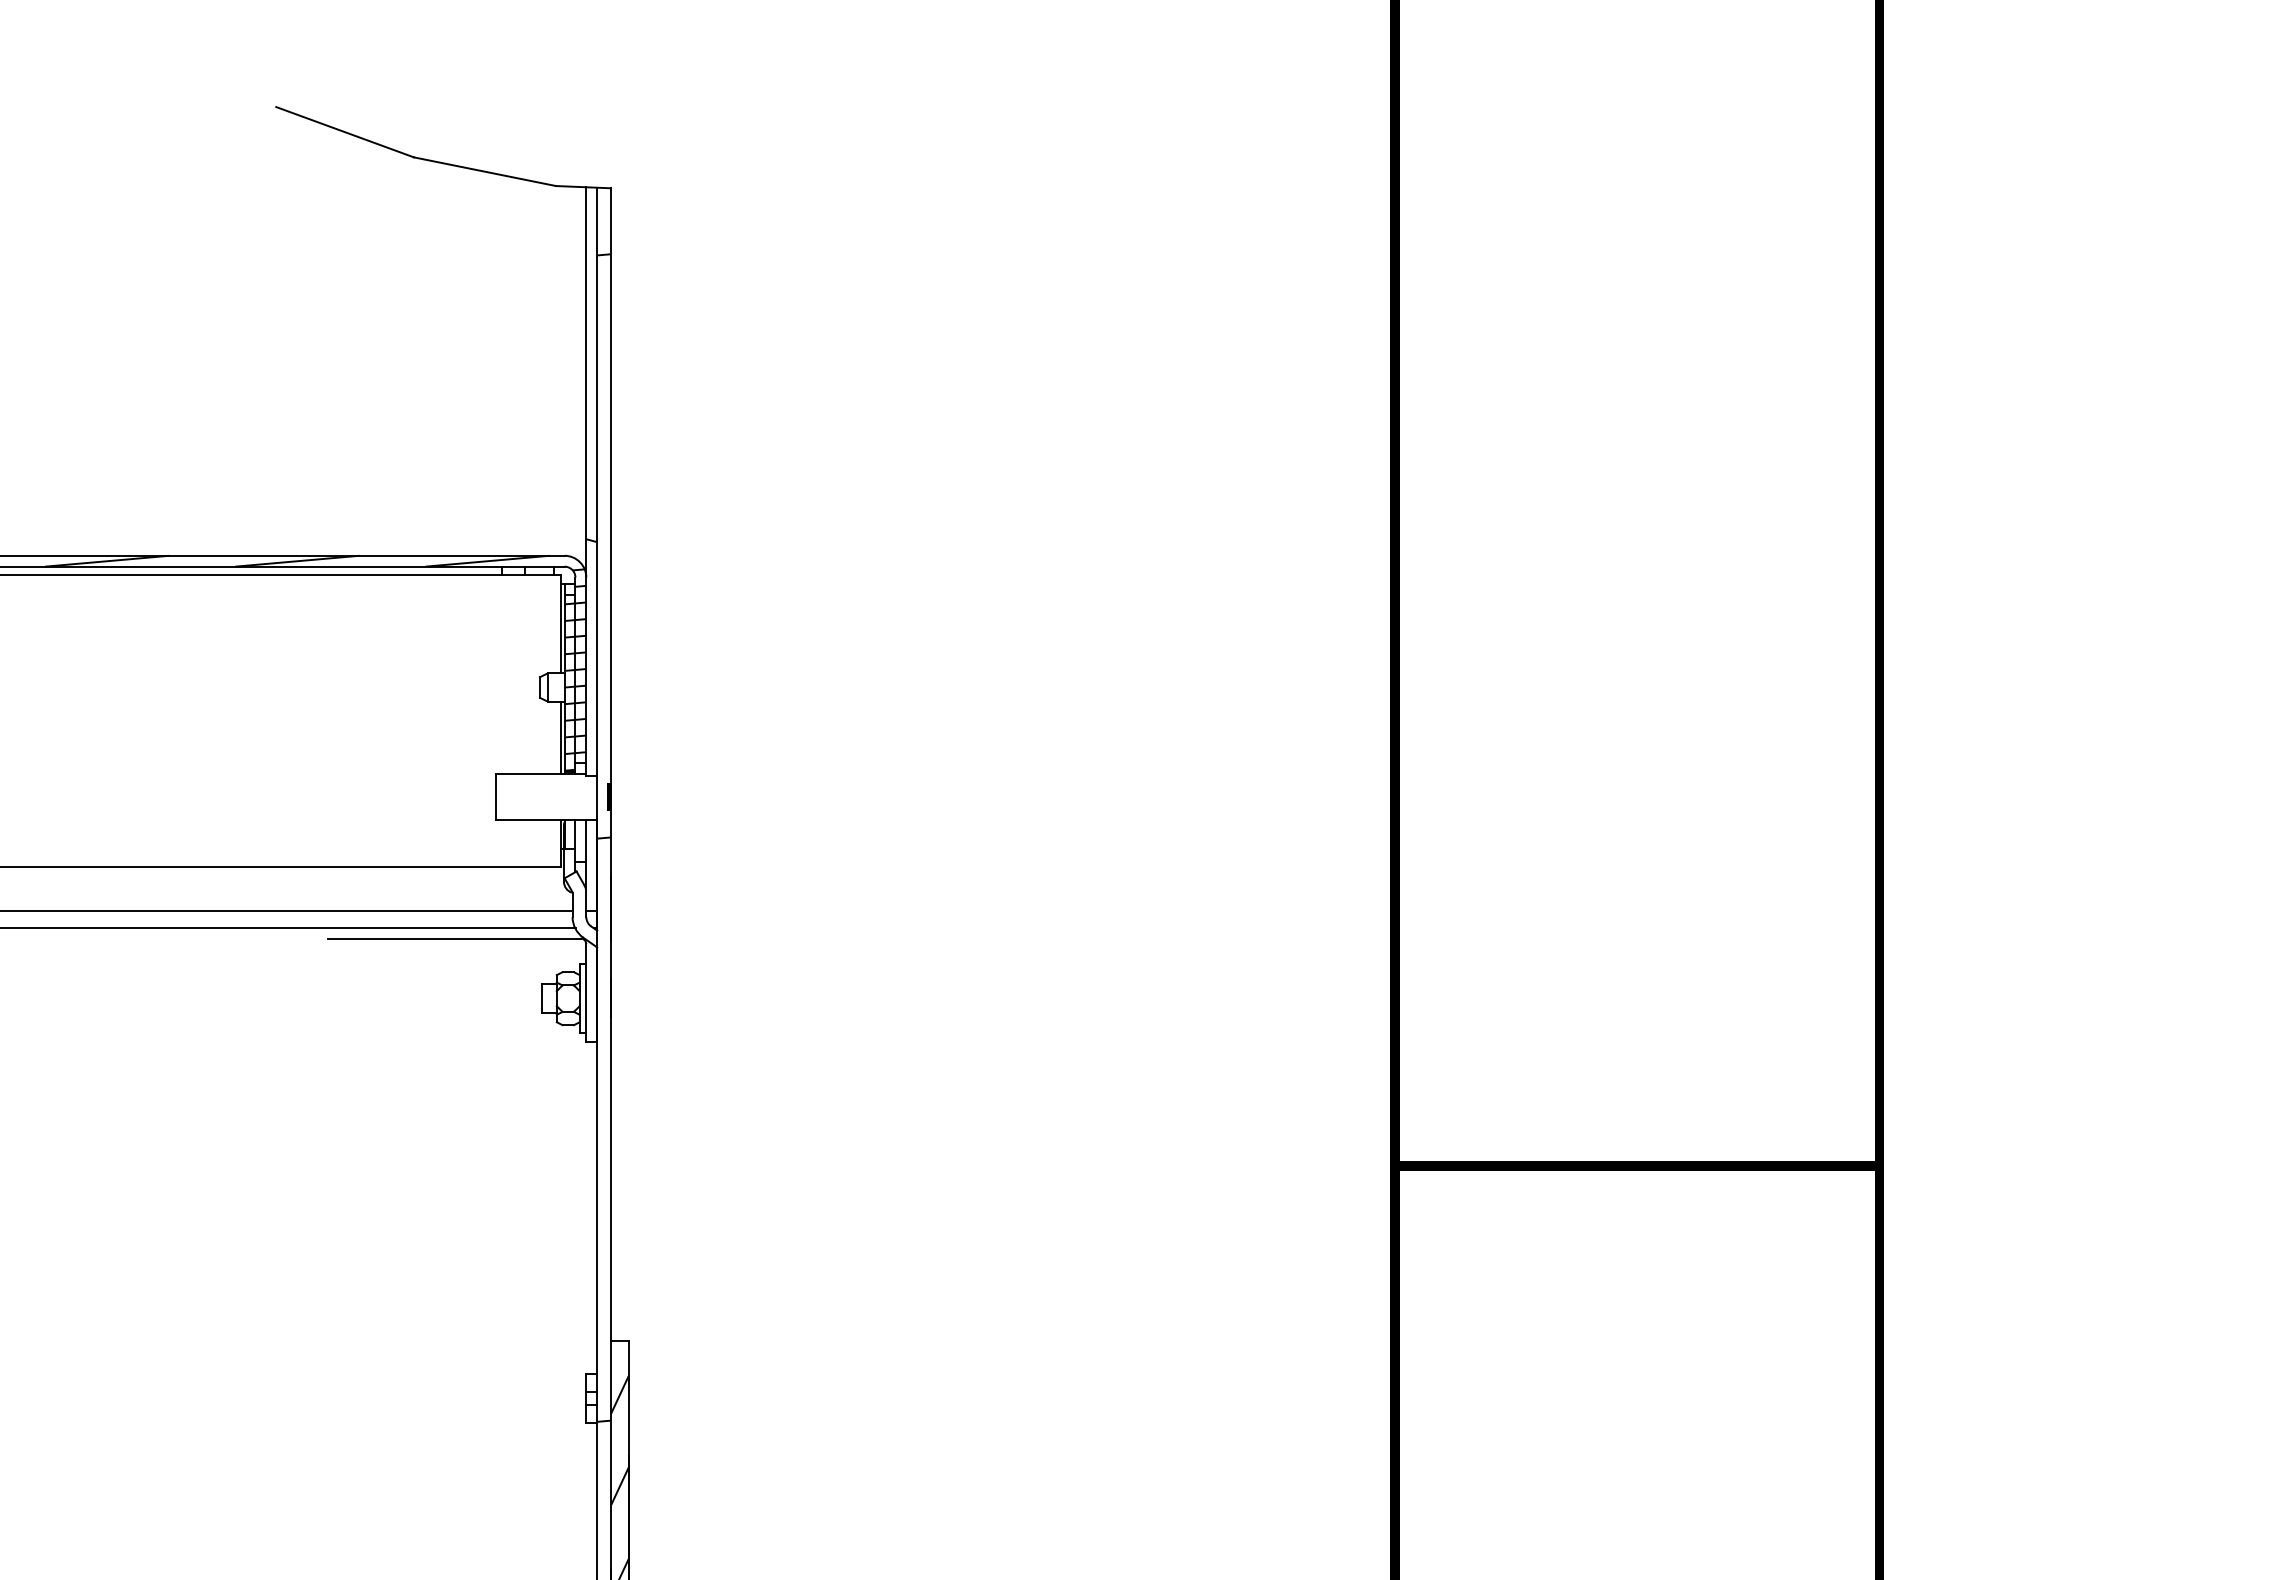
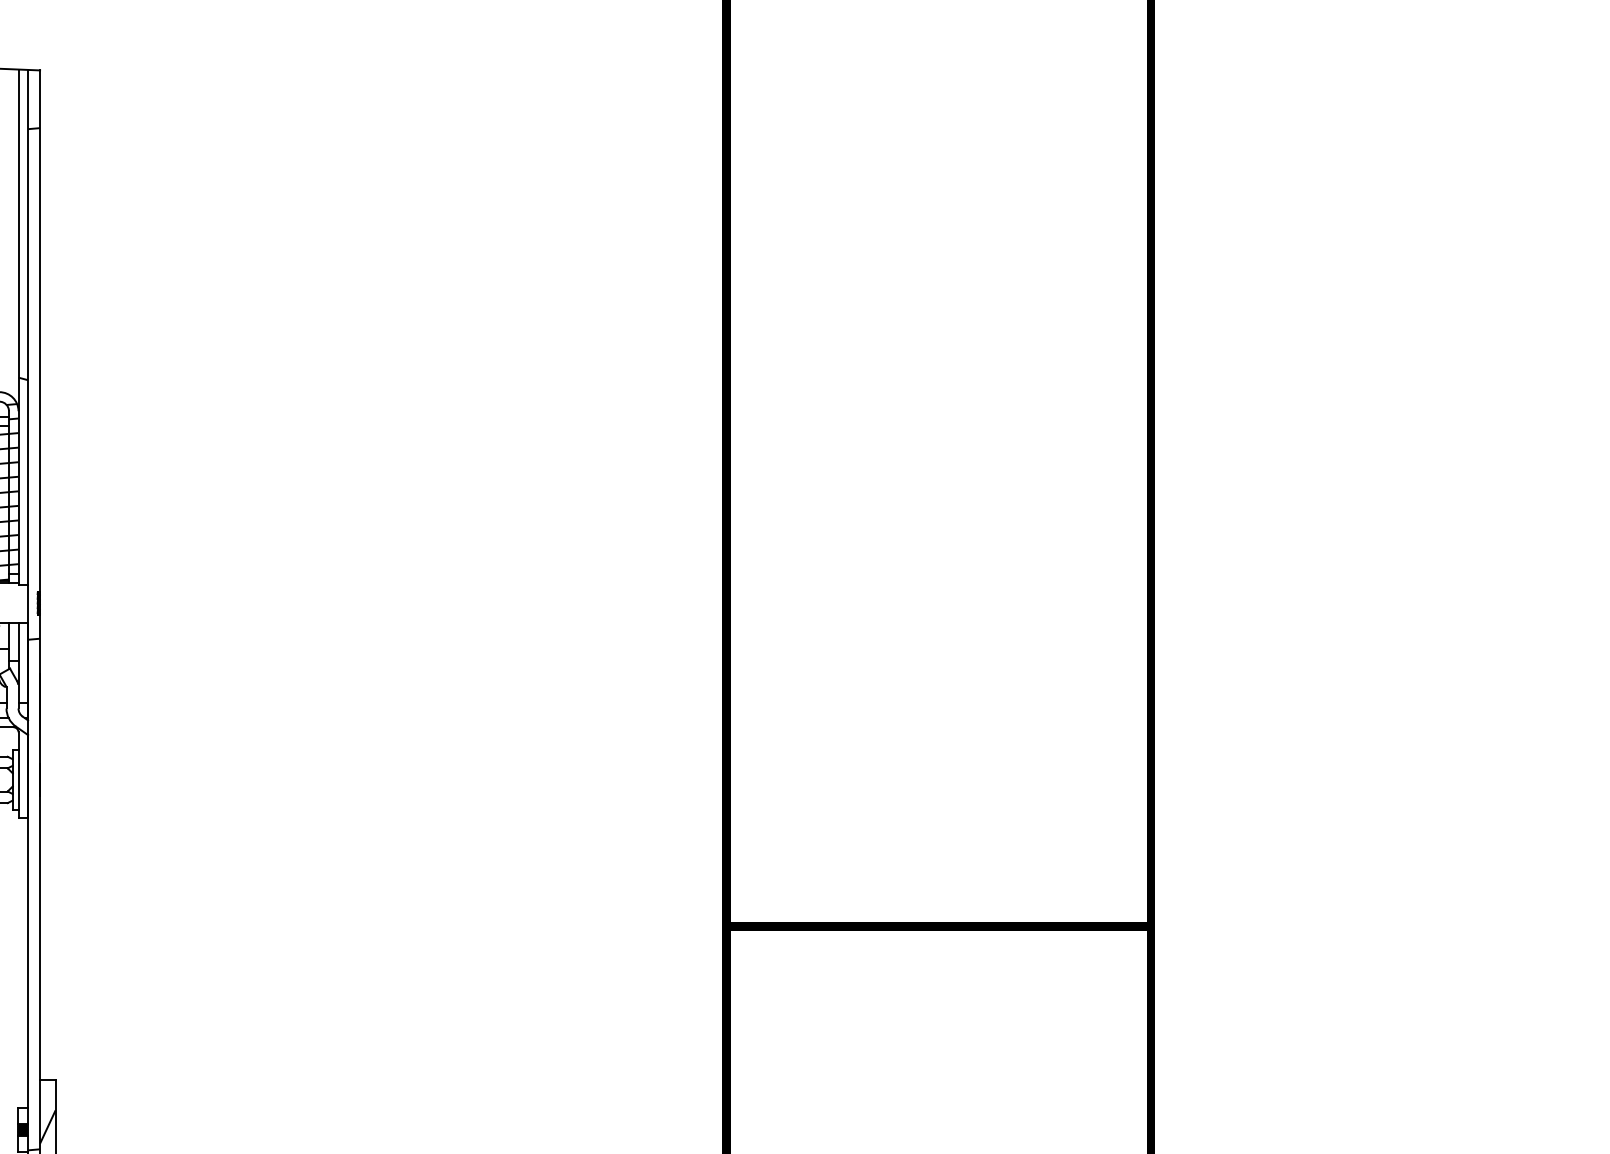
hatch: (591, 1397) -> (23, 1129), added

